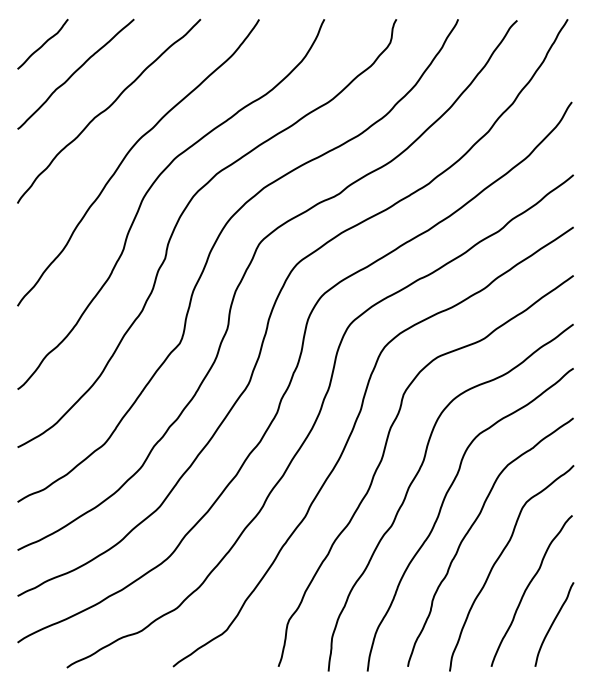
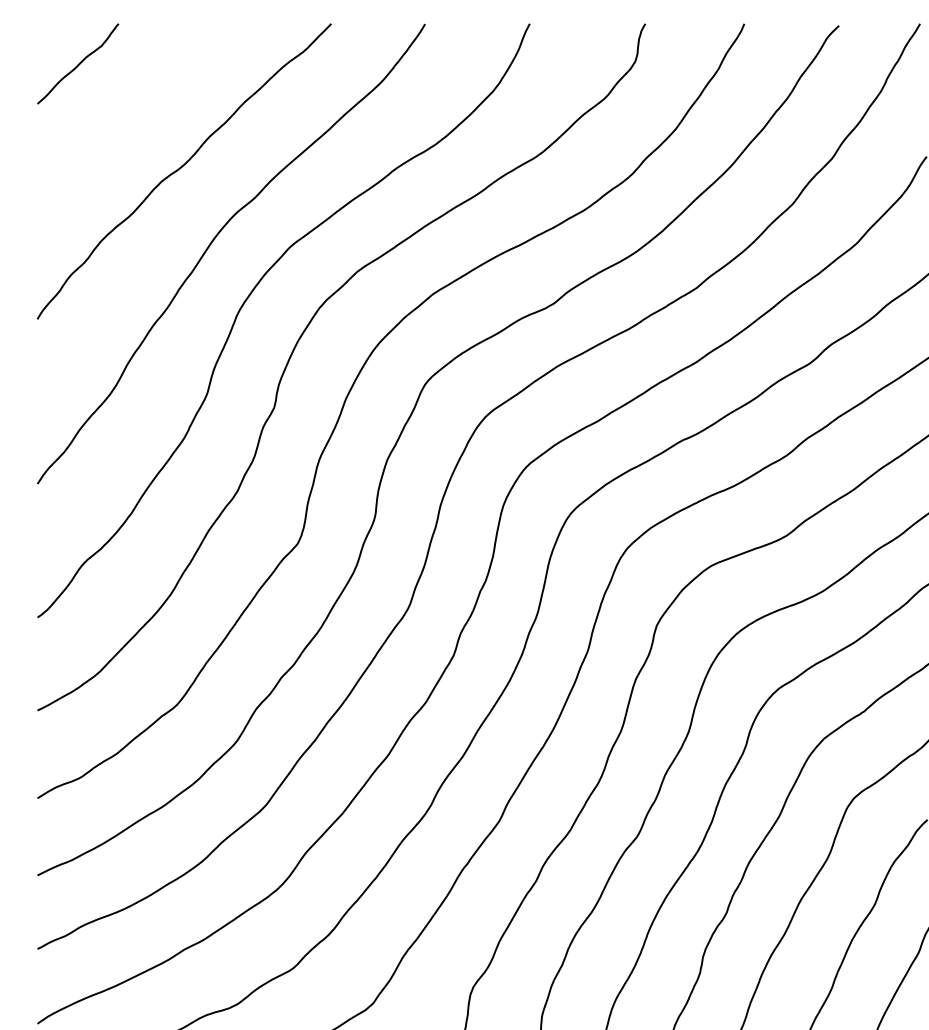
curve: (75, 73) -> (130, 110), removed

